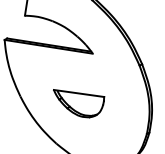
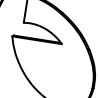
part: (79, 102) -> (54, 71), removed

